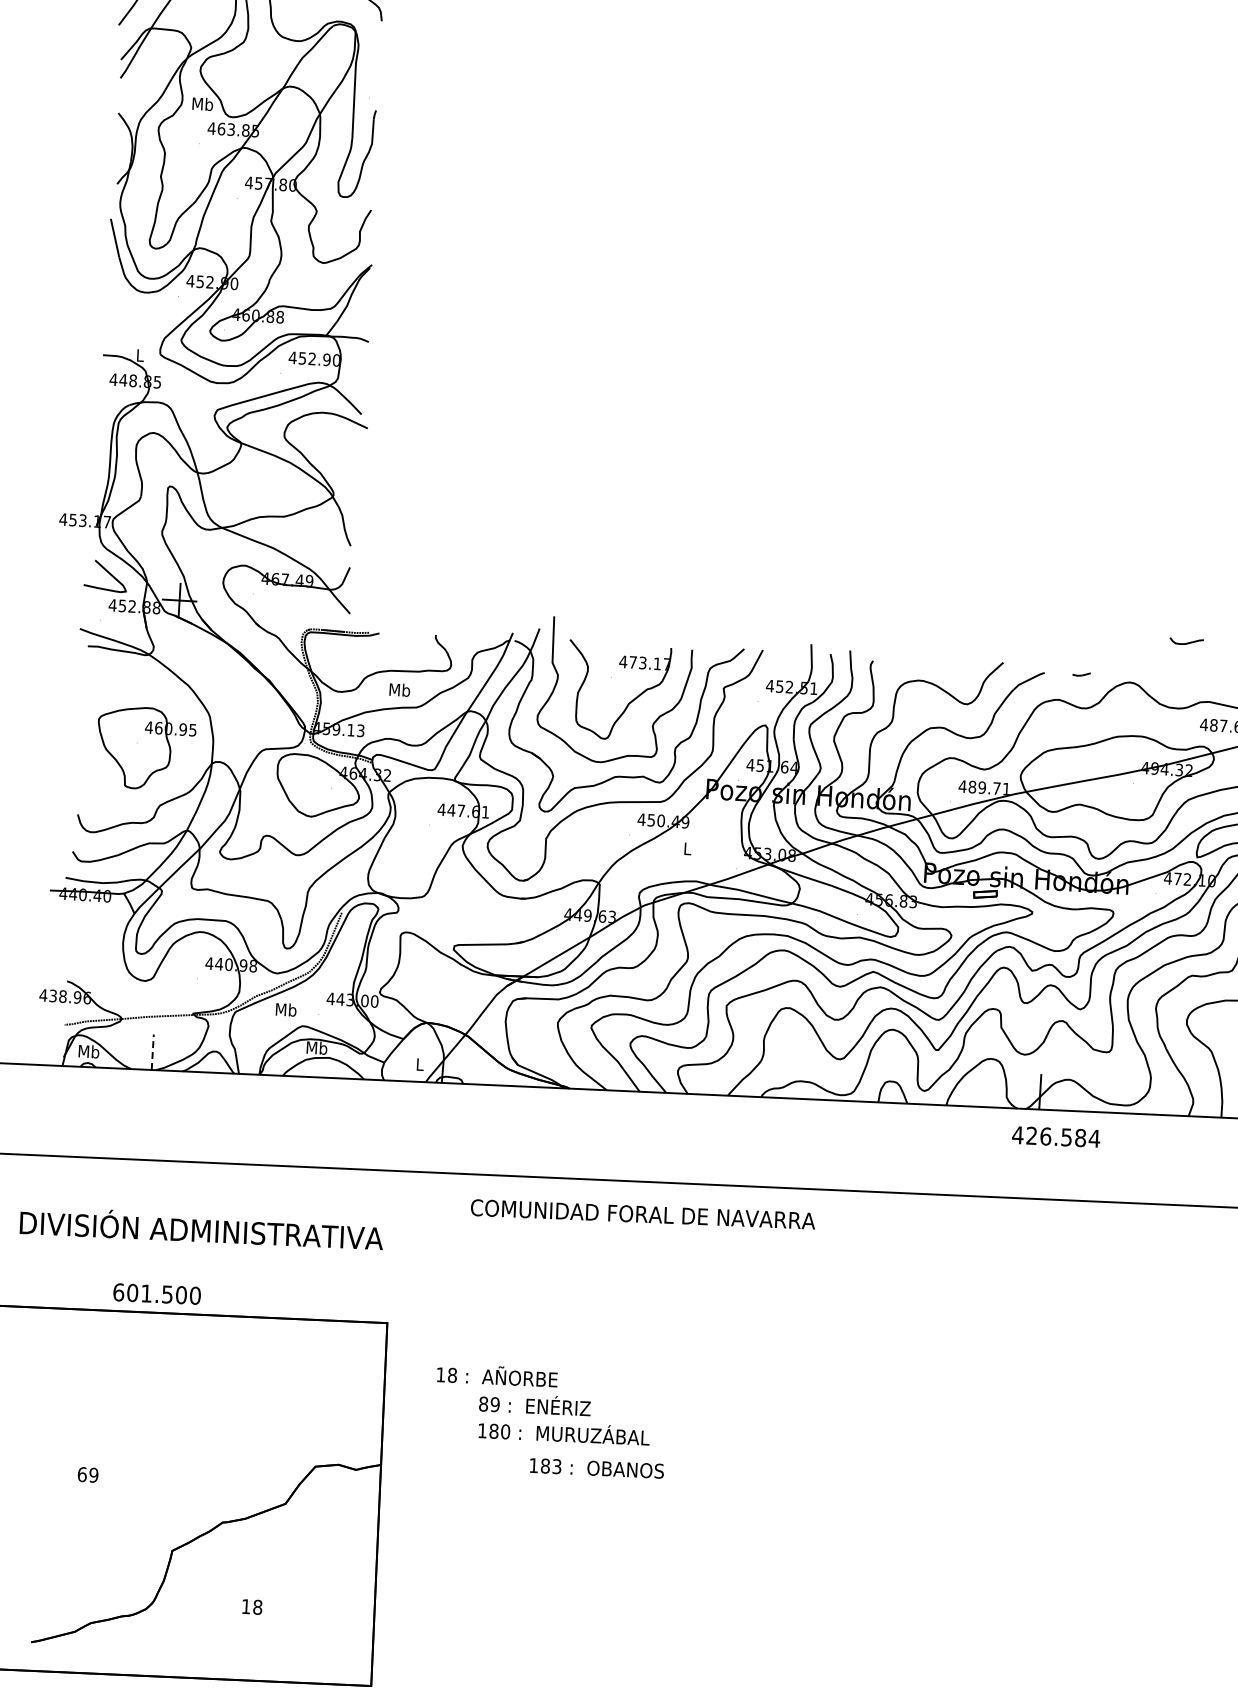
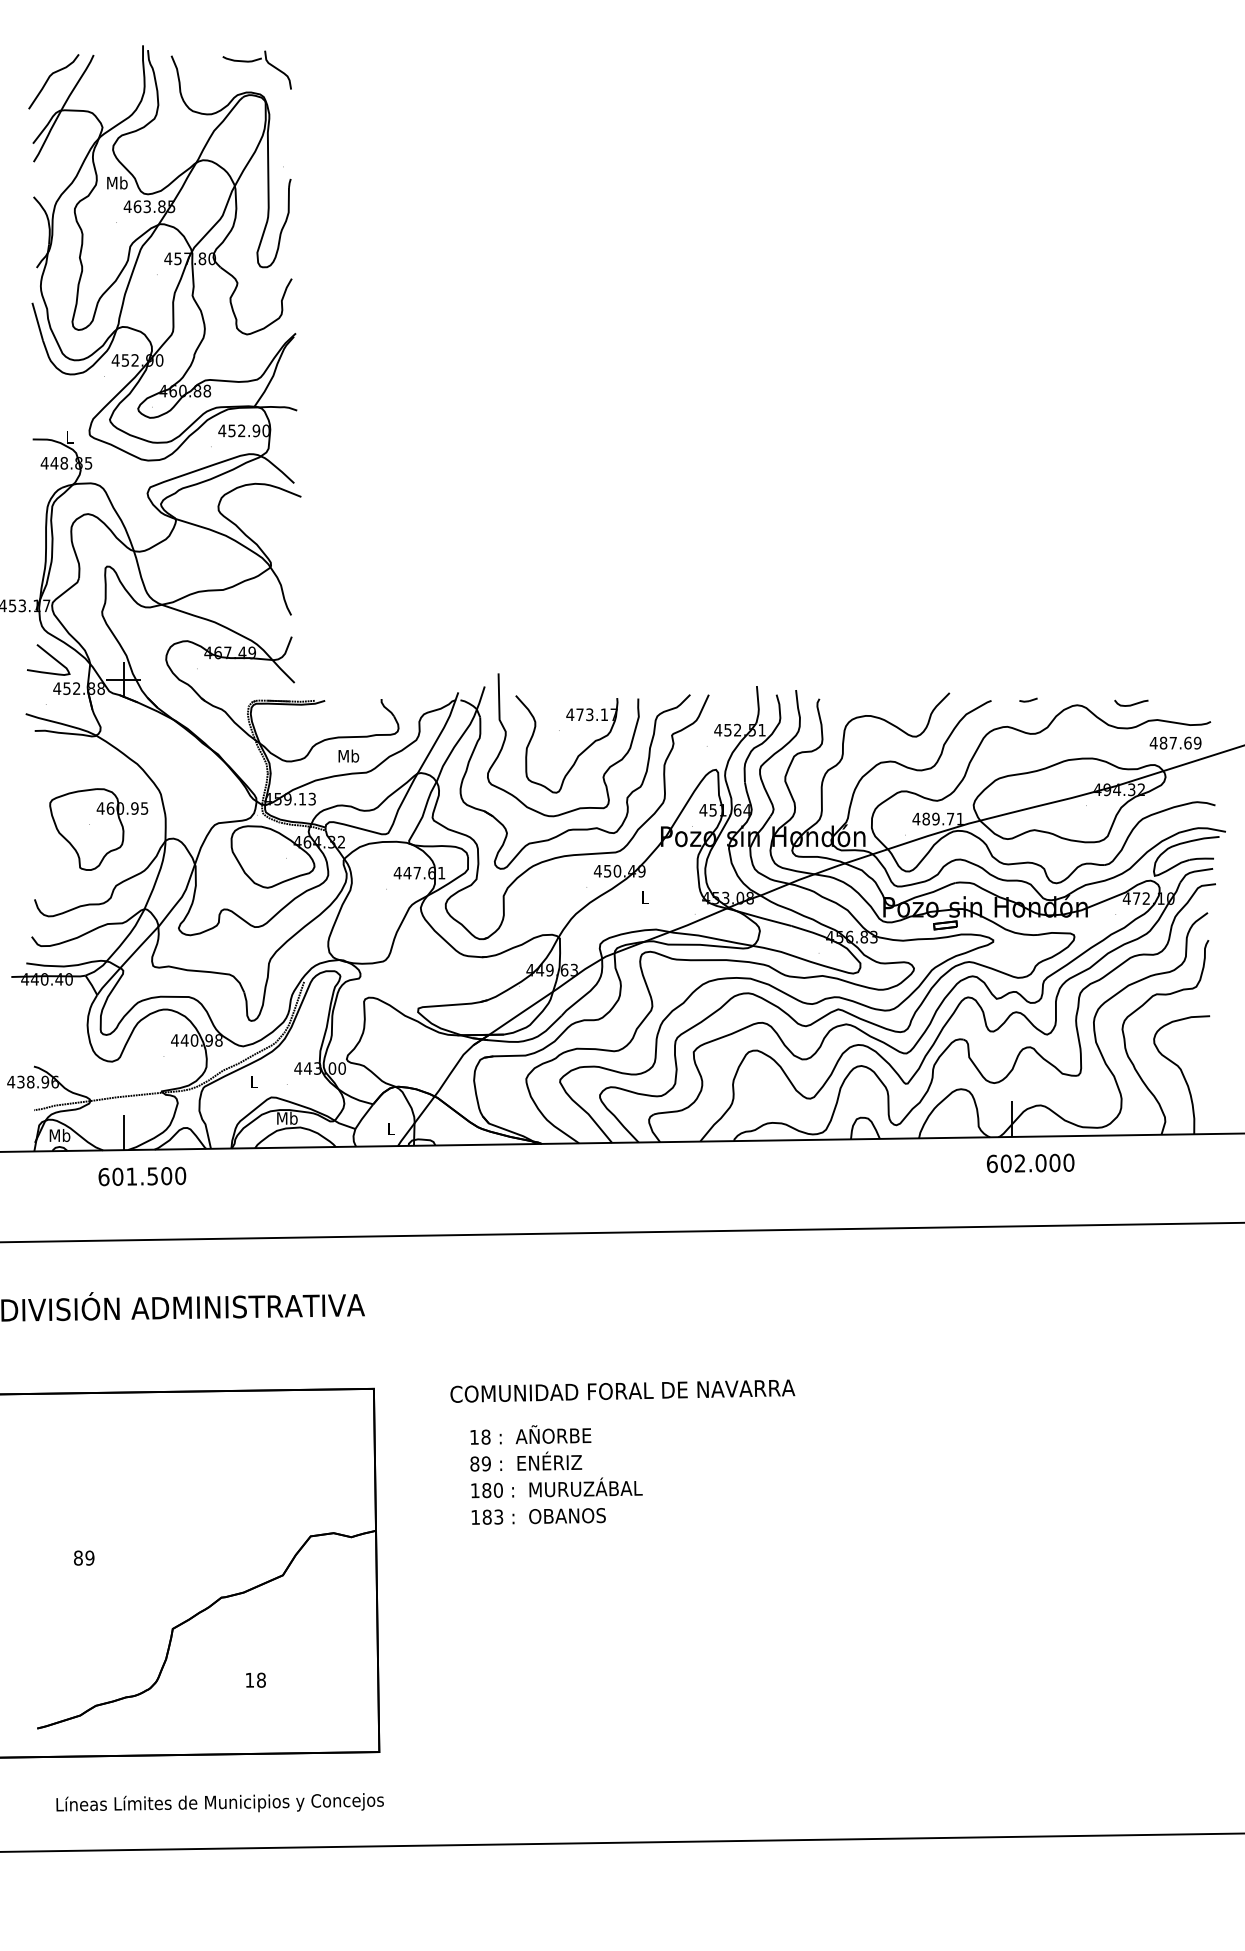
curve: (1186, 642) -> (1131, 704), moved
text: (286, 1009) -> (254, 1081), Mb -> L
line: (152, 1052) -> (123, 1132), dashed -> solid
text: (1056, 1137) -> (1030, 1163), 426.584 -> 602.000
text: (642, 1213) -> (622, 1390), moved
text: (157, 1294) -> (142, 1176), moved
text: (497, 1375) -> (530, 1434), moved
text: (596, 1468) -> (538, 1516), moved
text: (82, 1473) -> (78, 1557), 69 -> 89

